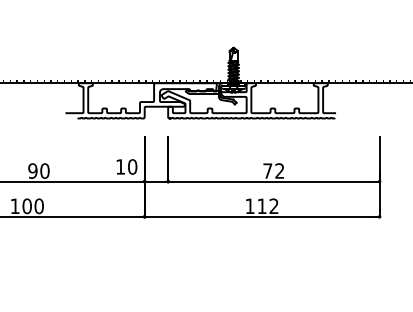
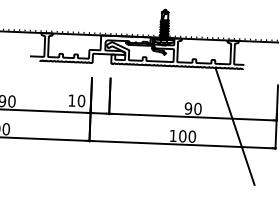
text: (273, 170) -> (192, 108), 72 -> 90
line: (327, 190) -> (235, 125), added
text: (267, 206) -> (187, 136), 112 -> 100

